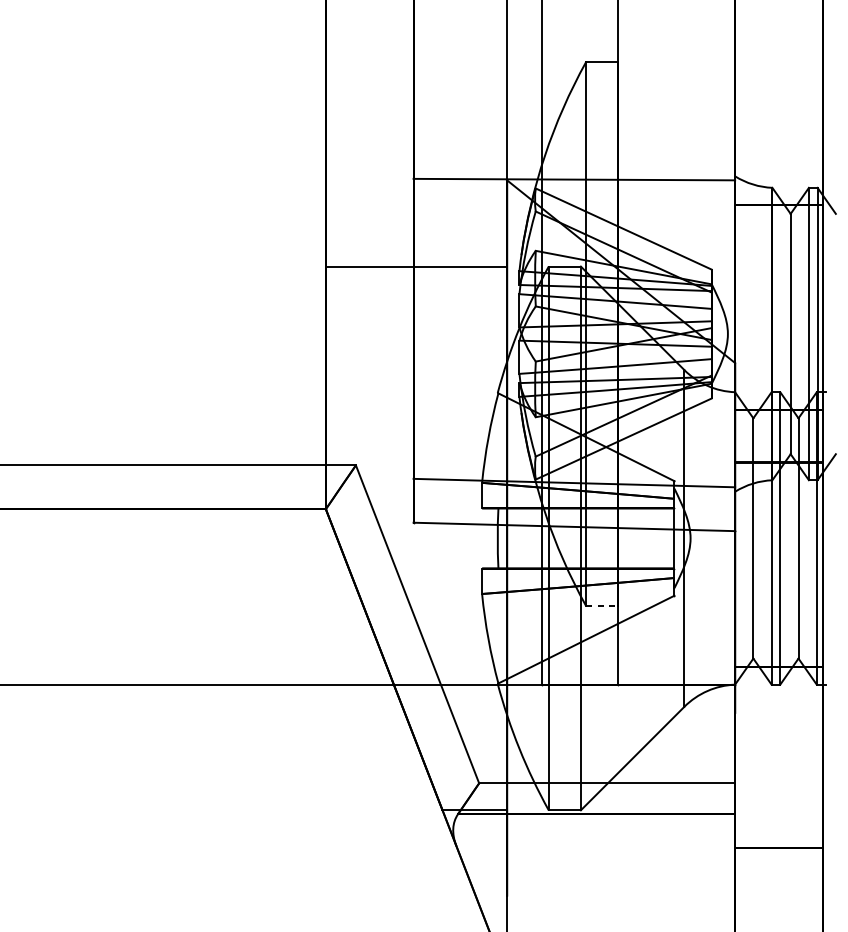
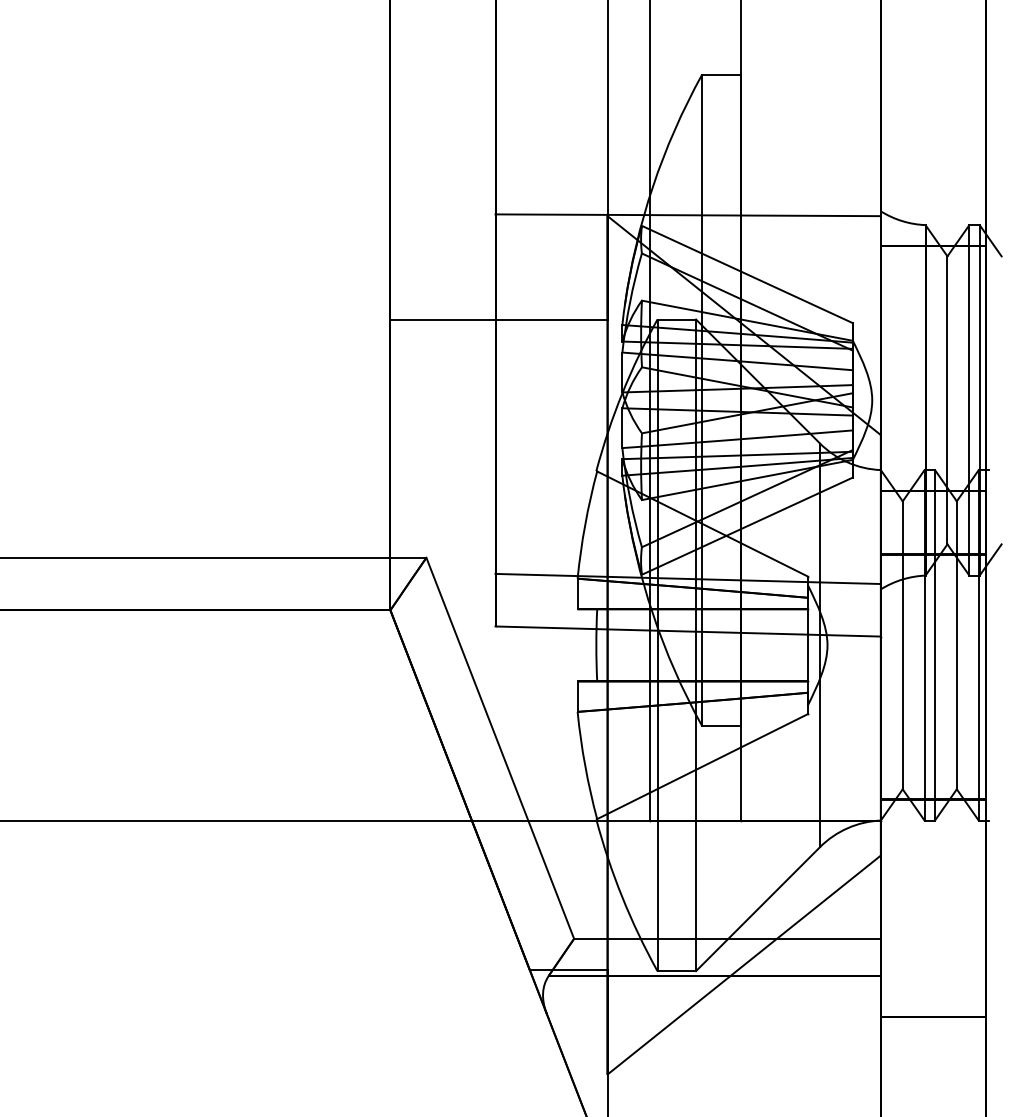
line: (602, 606) -> (721, 726), dashed -> solid
line: (620, 804) -> (743, 964), added

